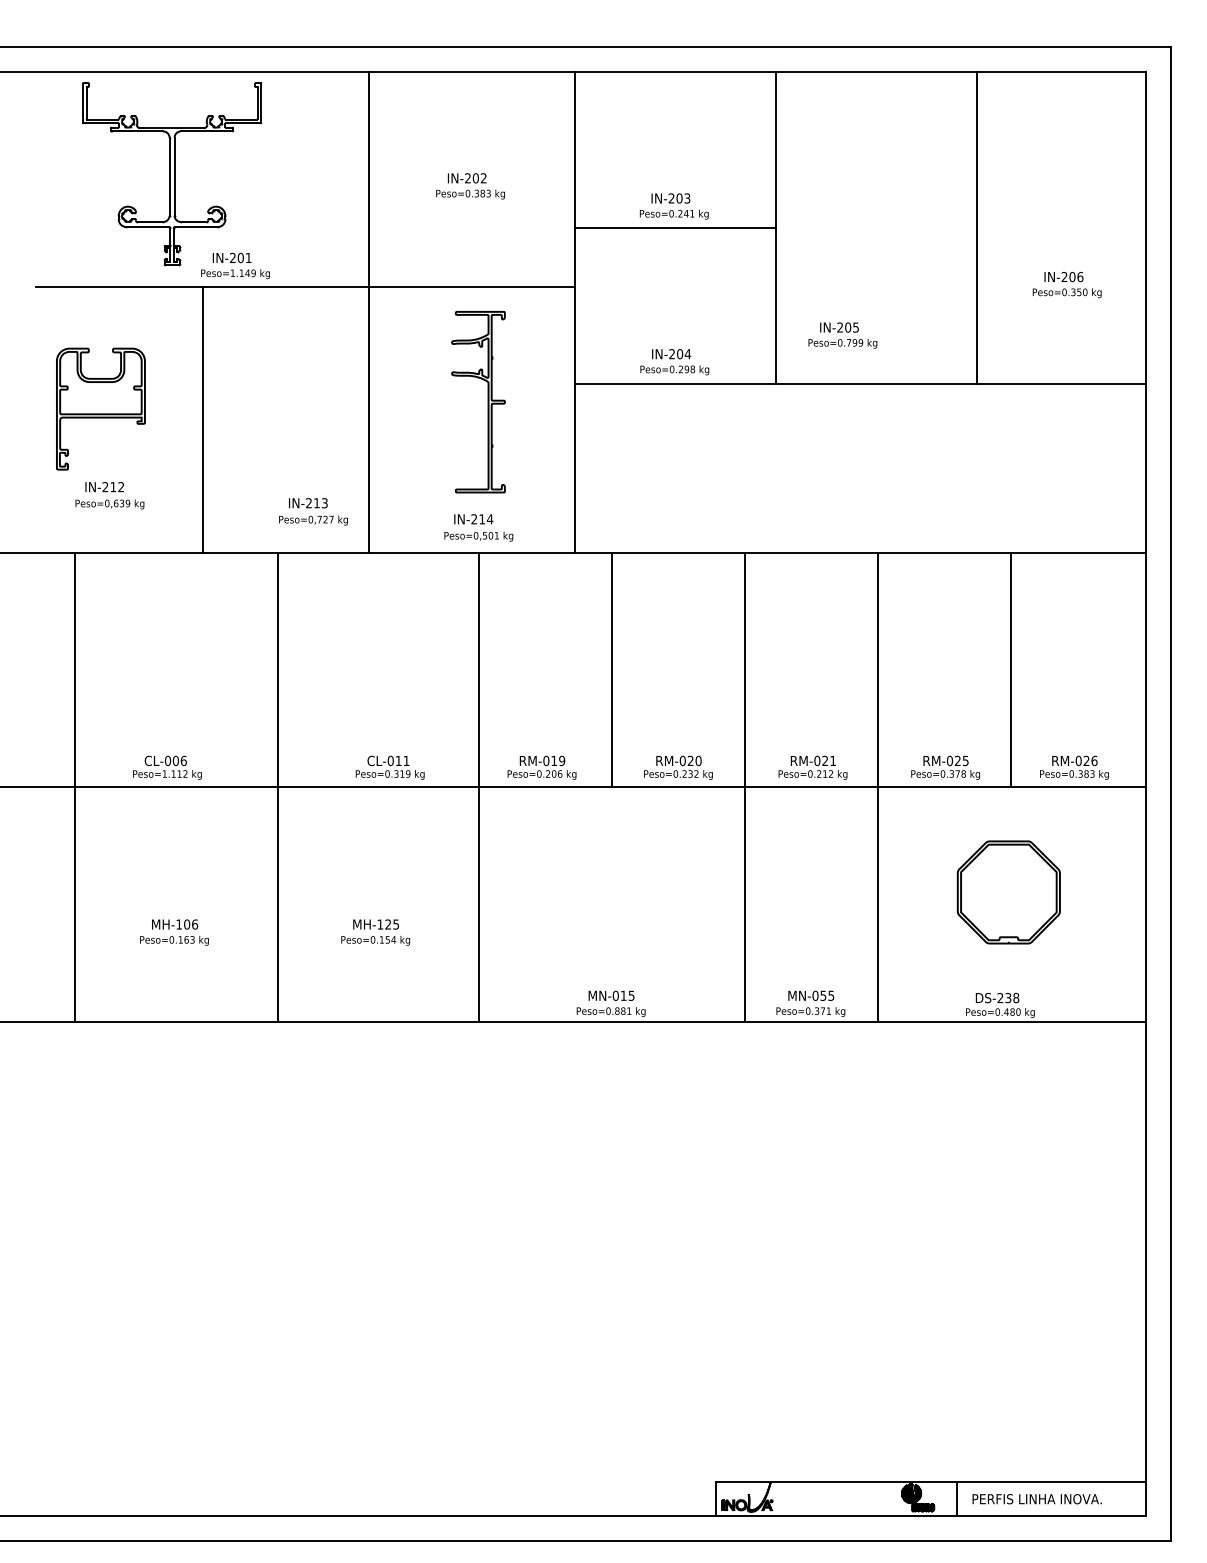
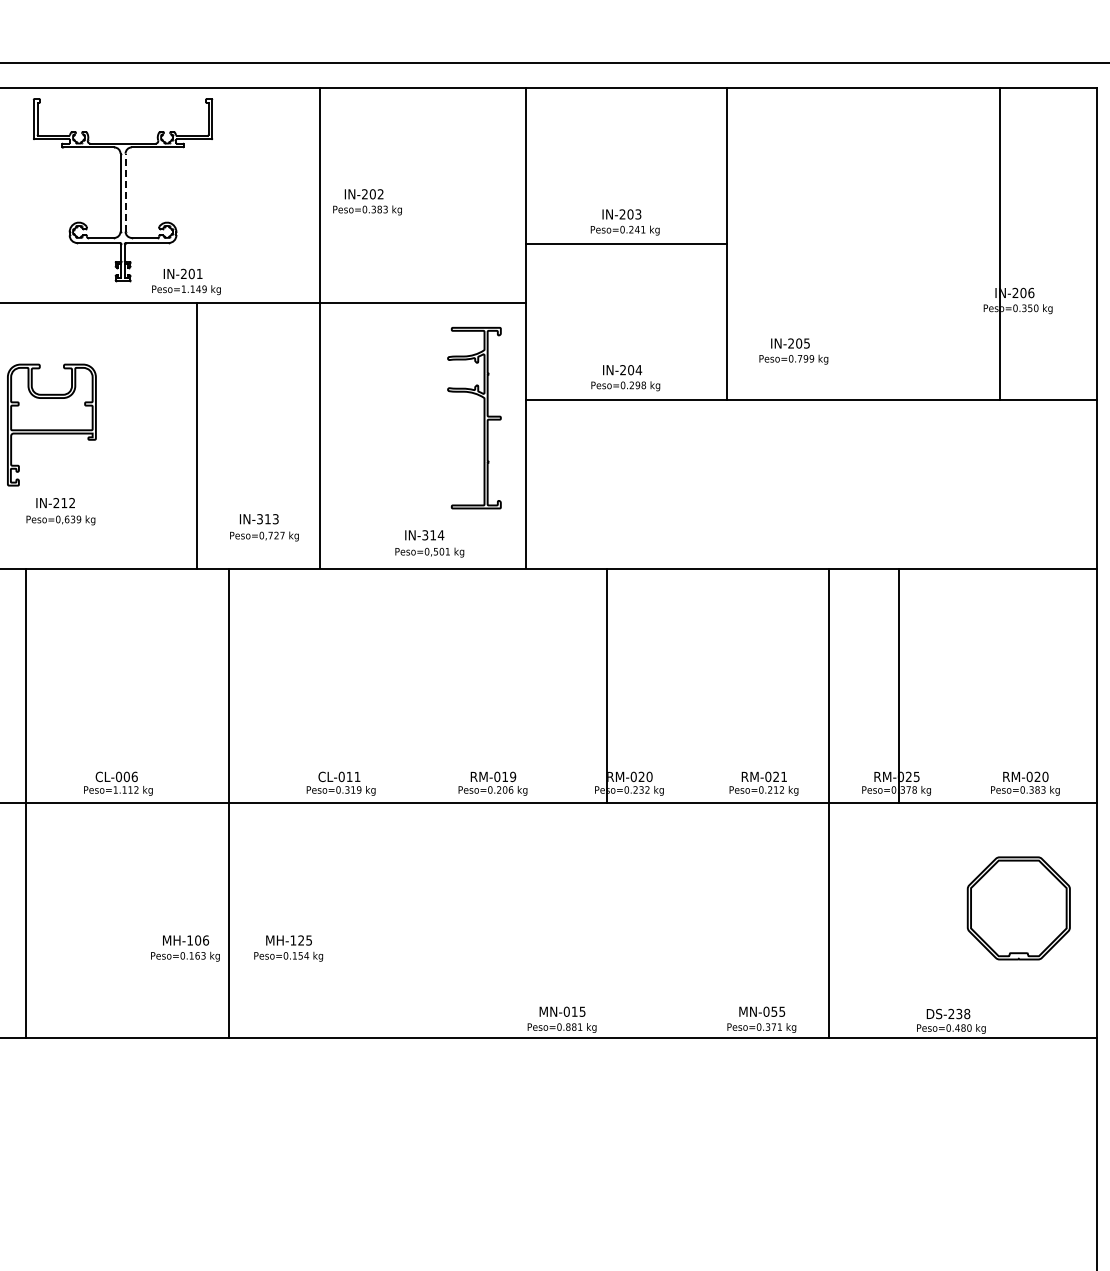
line: (174, 176) -> (125, 192), solid -> dashed
text: (470, 186) -> (367, 202), moved
line: (977, 227) -> (1000, 243), moved
part: (487, 402) -> (483, 418), moved
line: (202, 419) -> (196, 435), moved
text: (308, 503) -> (259, 519), IN-213 -> IN-313
text: (474, 519) -> (425, 535), IN-214 -> IN-314
line: (612, 669) -> (607, 685), moved
line: (1010, 669) -> (898, 685), moved
text: (1094, 760) -> (1045, 776), RM-026 -> RM-020
line: (479, 787) -> (430, 803), removed
line: (745, 787) -> (696, 803), removed
part: (1008, 892) -> (1018, 908), moved
text: (174, 932) -> (185, 948), moved
text: (375, 932) -> (288, 948), moved

